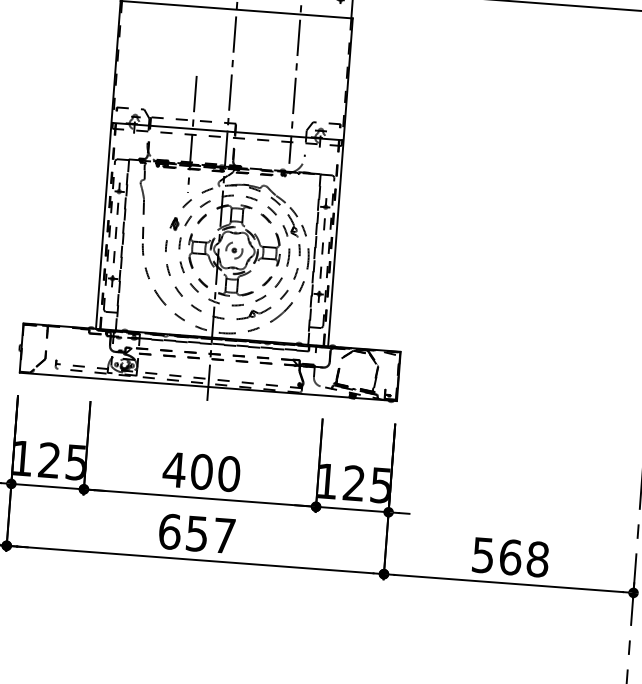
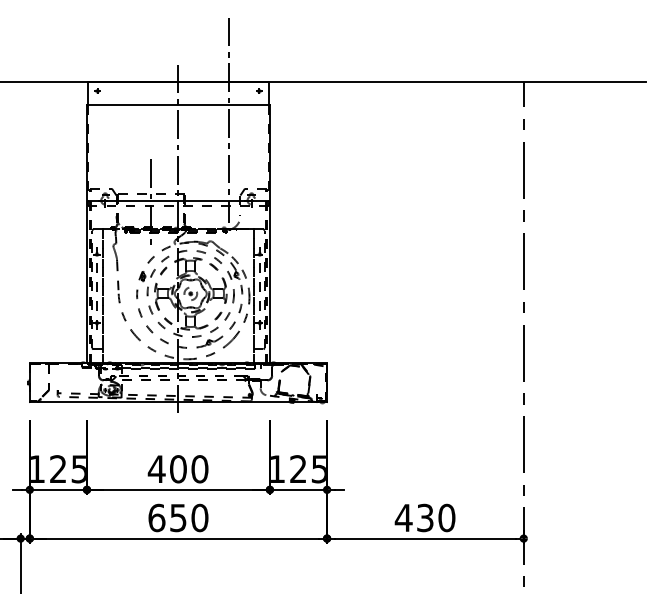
text: (224, 535) -> (199, 517), 657 -> 650
text: (509, 556) -> (424, 517), 568 -> 430

